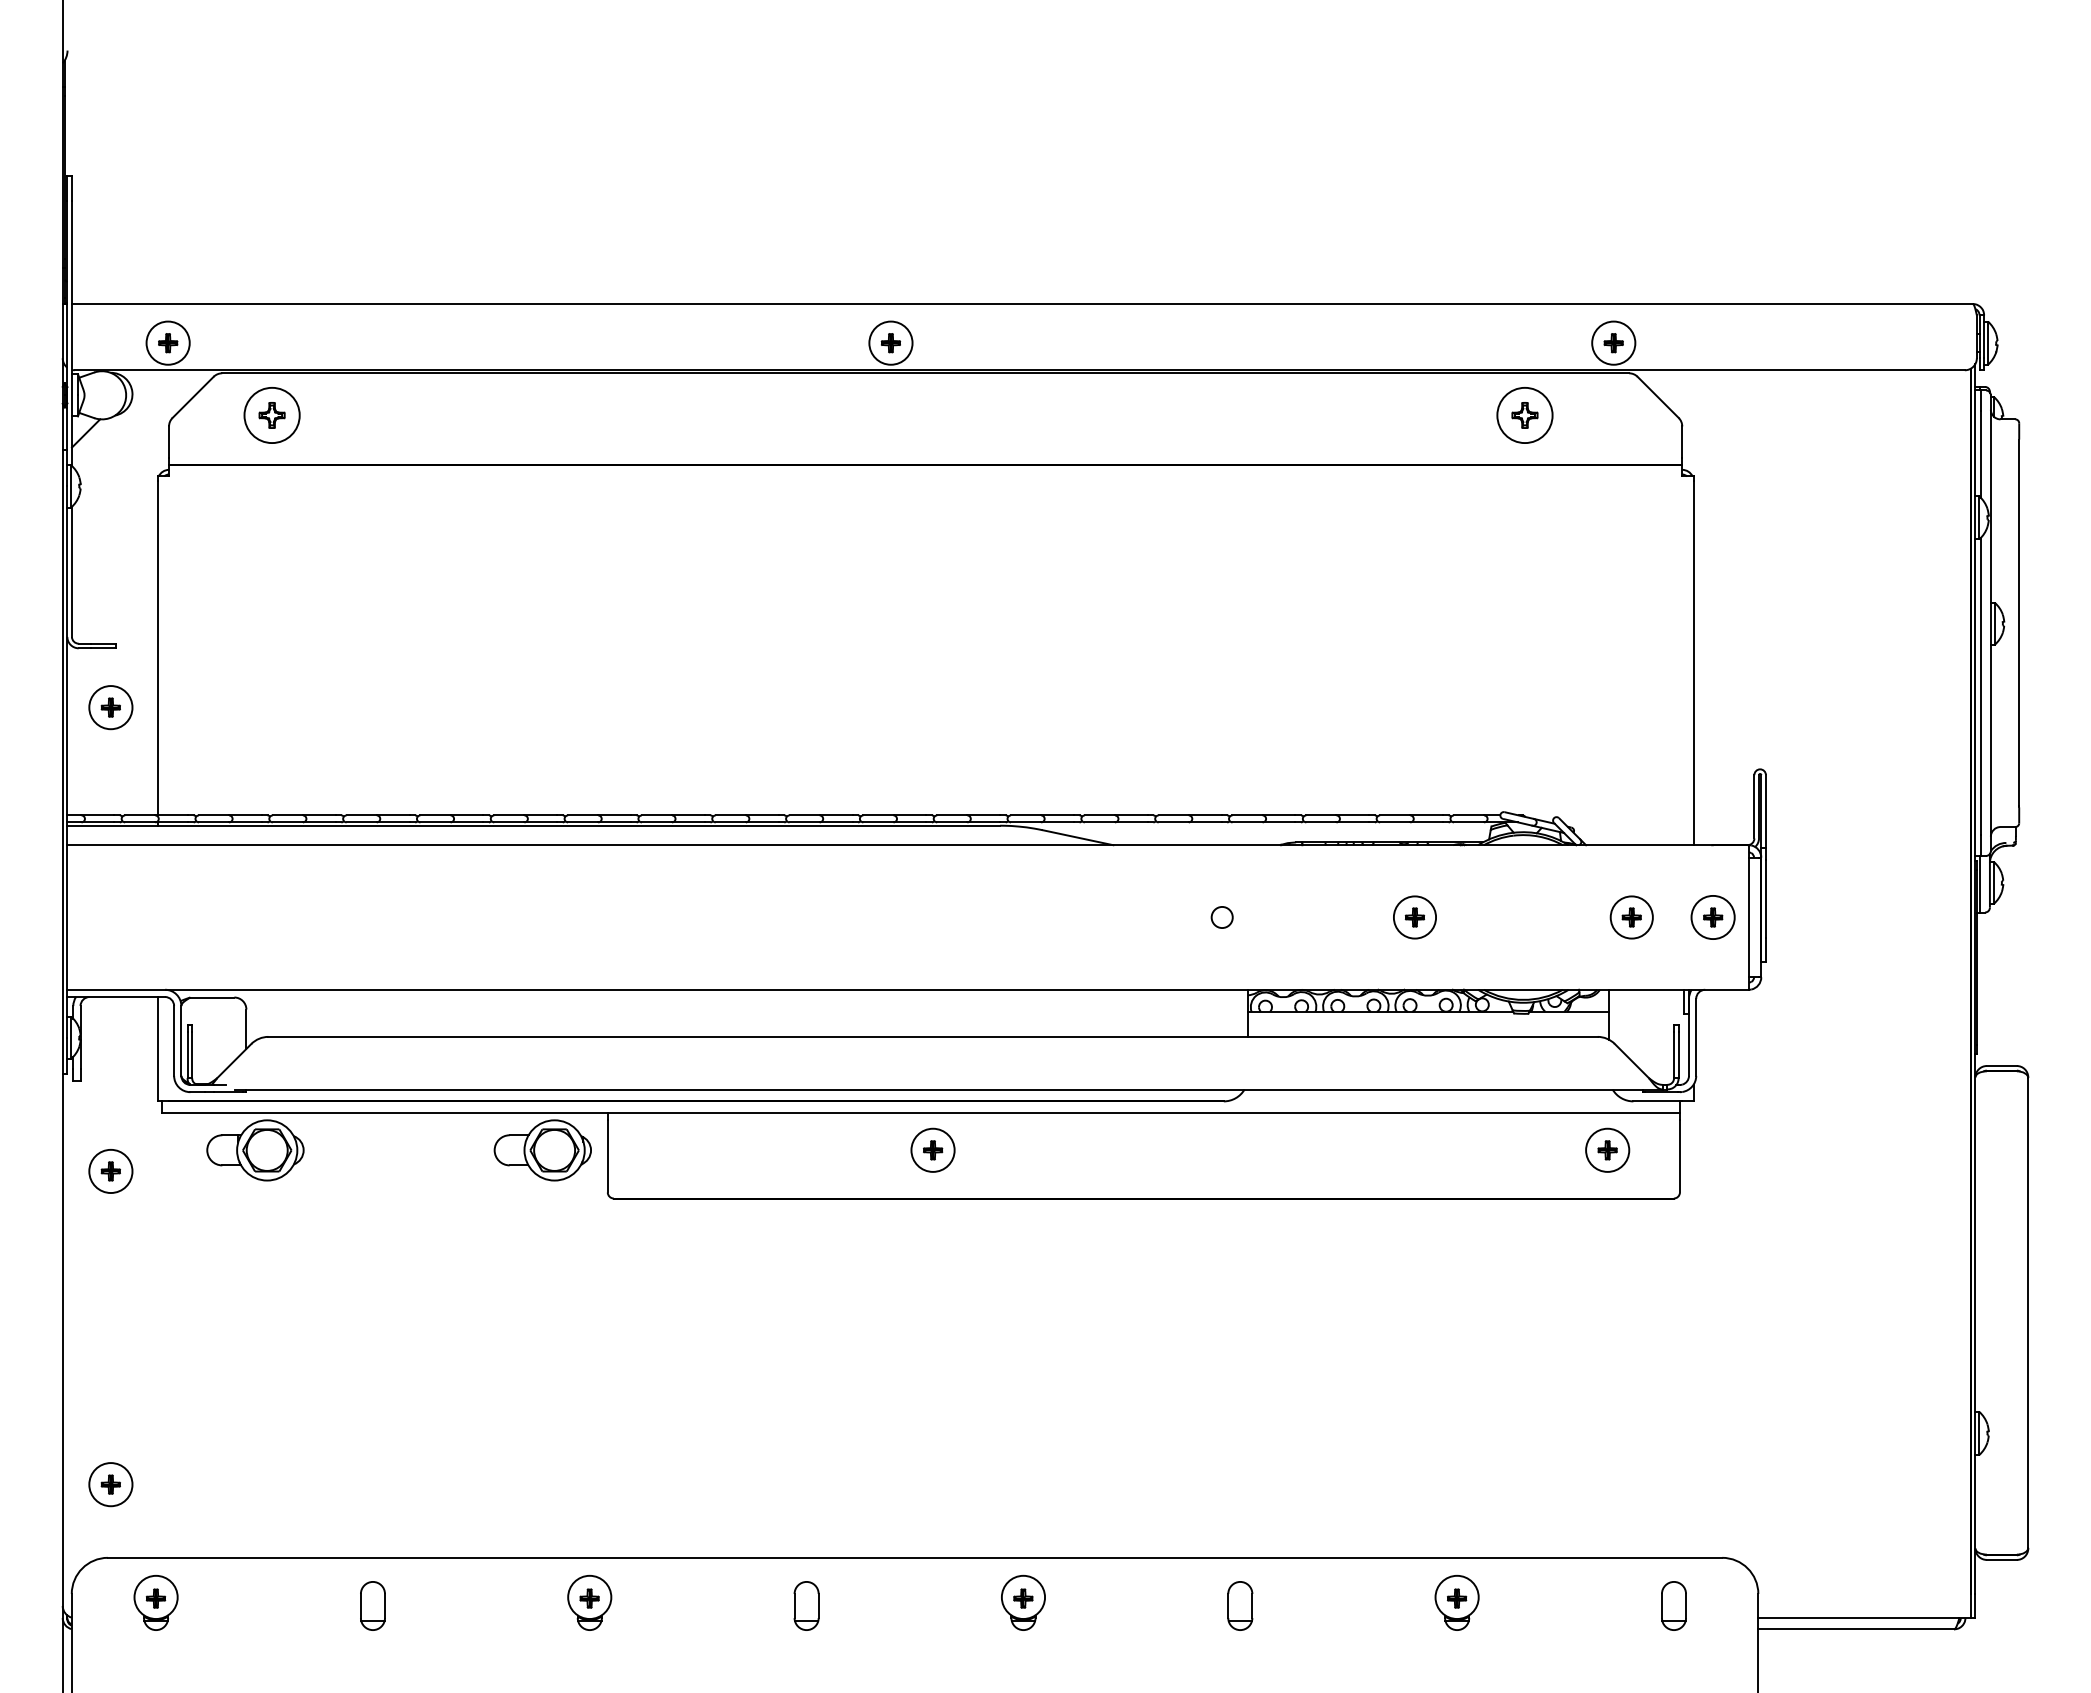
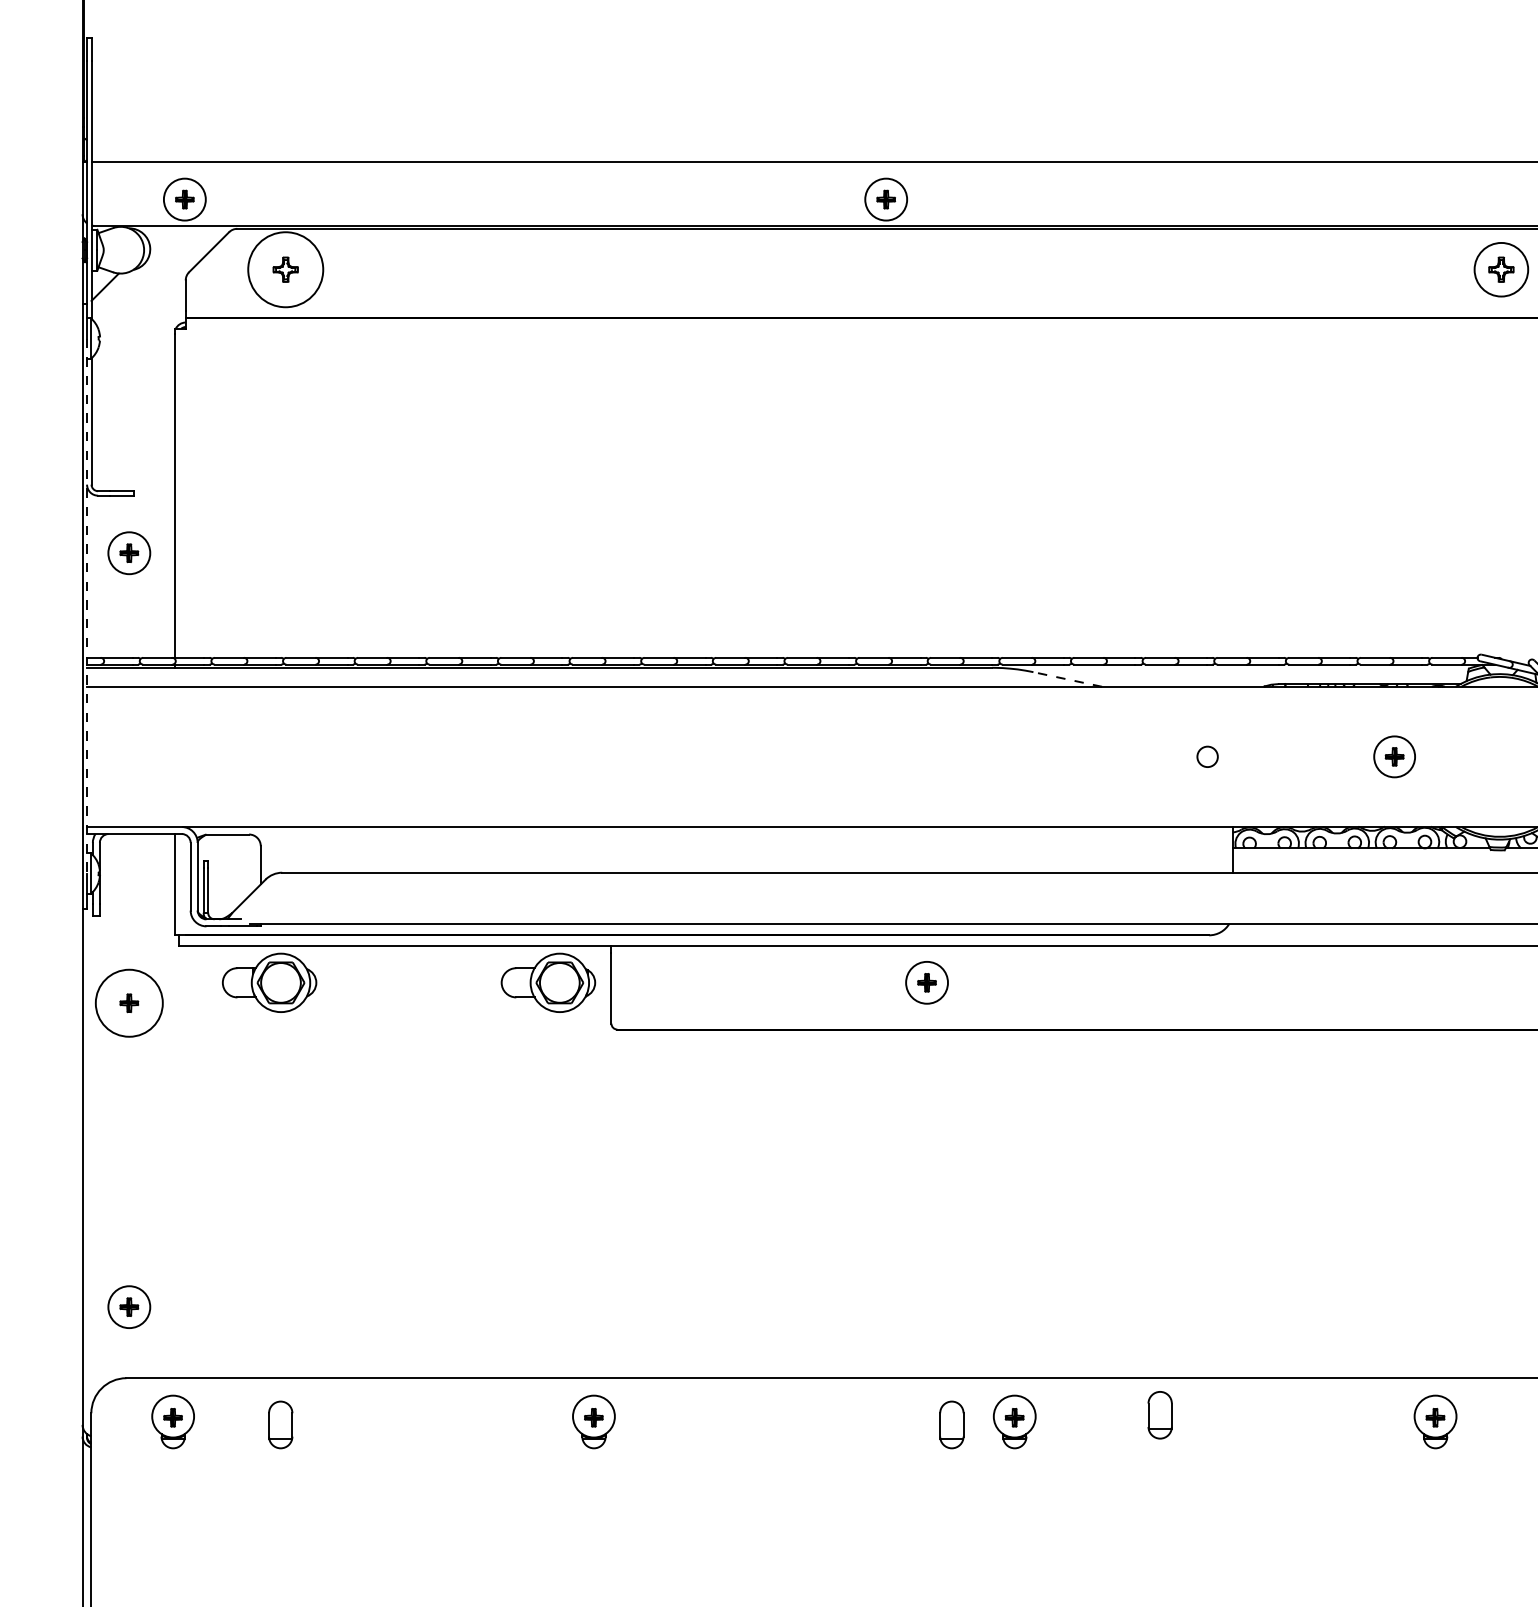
circle: (271, 415) -> (285, 269), size x1.4
line: (67, 762) -> (87, 606), solid -> dashed
line: (1077, 837) -> (1067, 679), solid -> dashed
circle: (110, 1171) -> (128, 1003), size x1.6
part: (372, 1605) -> (280, 1424), moved
part: (806, 1605) -> (951, 1424), moved
part: (1240, 1605) -> (1160, 1414), moved

